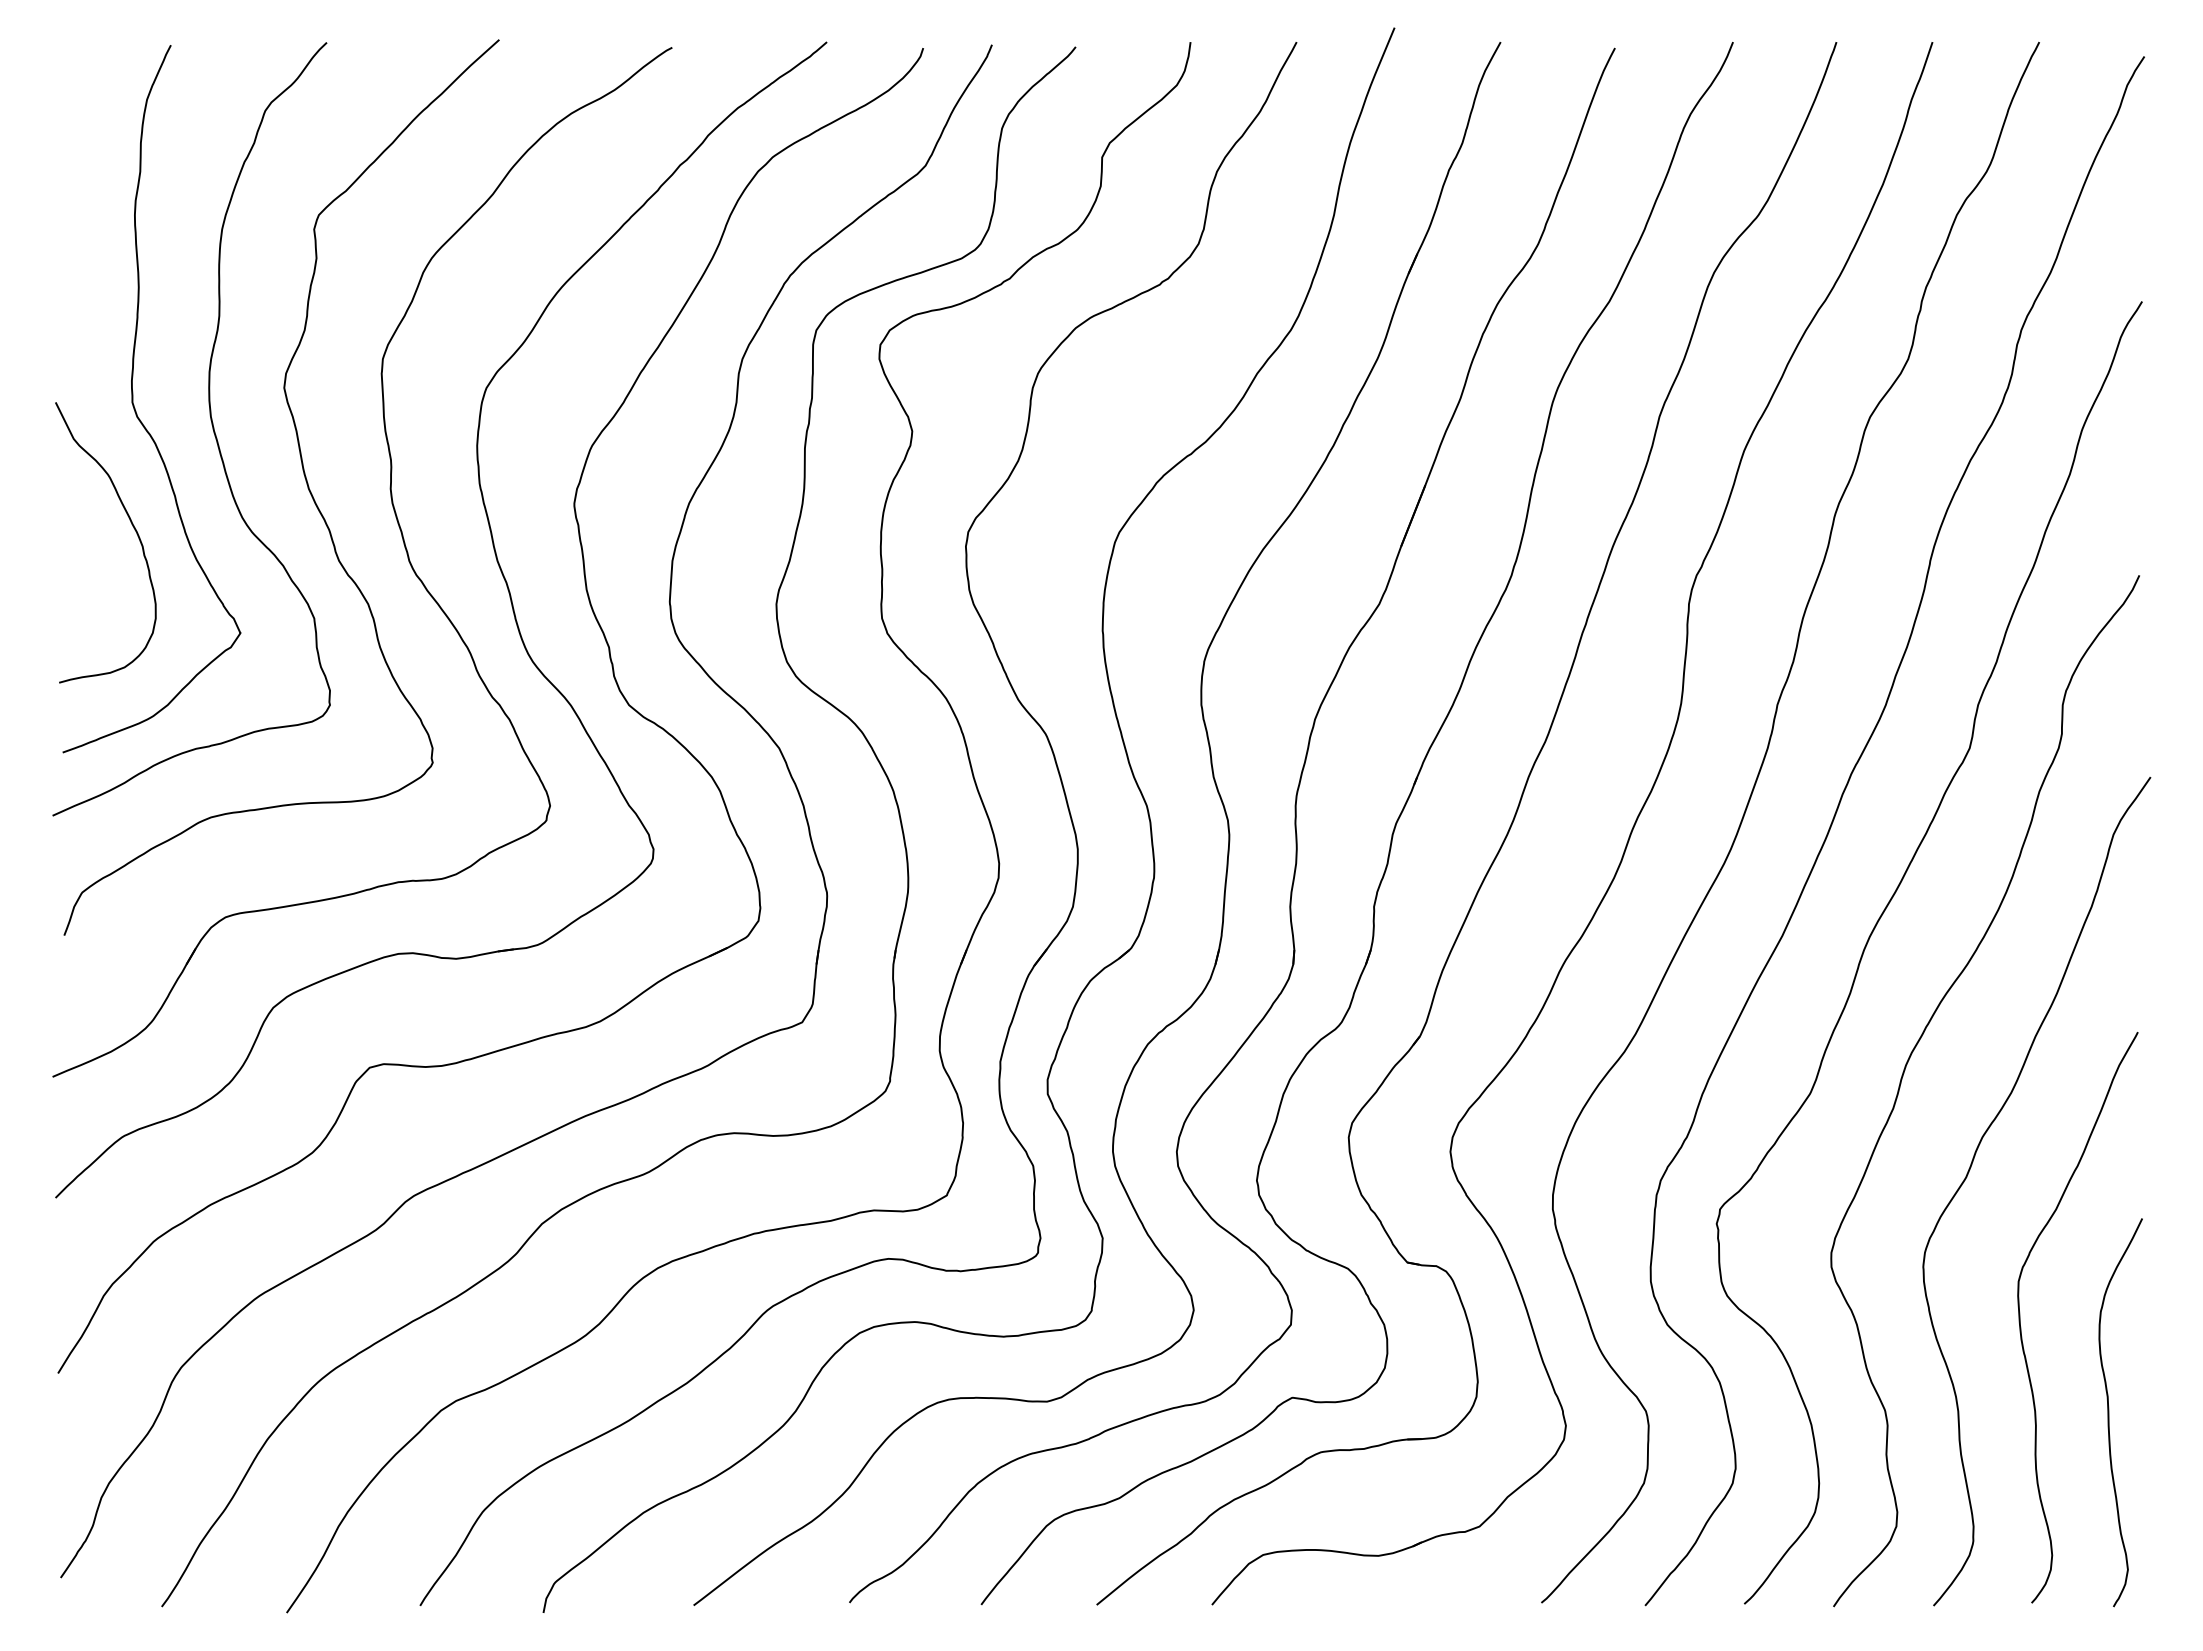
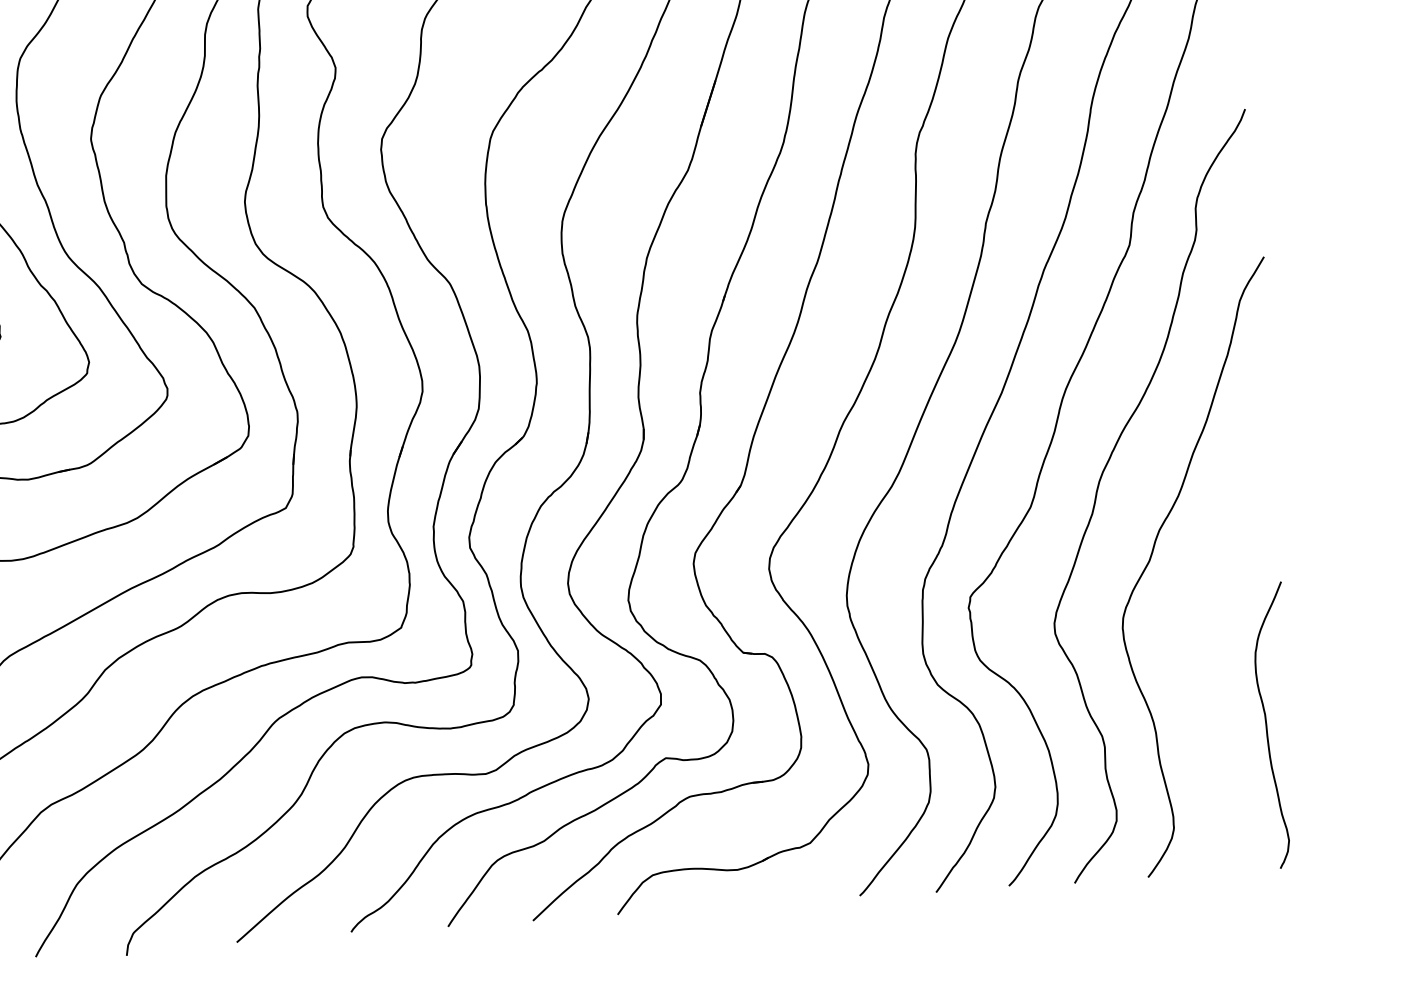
curve: (2021, 1327) -> (1198, 668), removed

